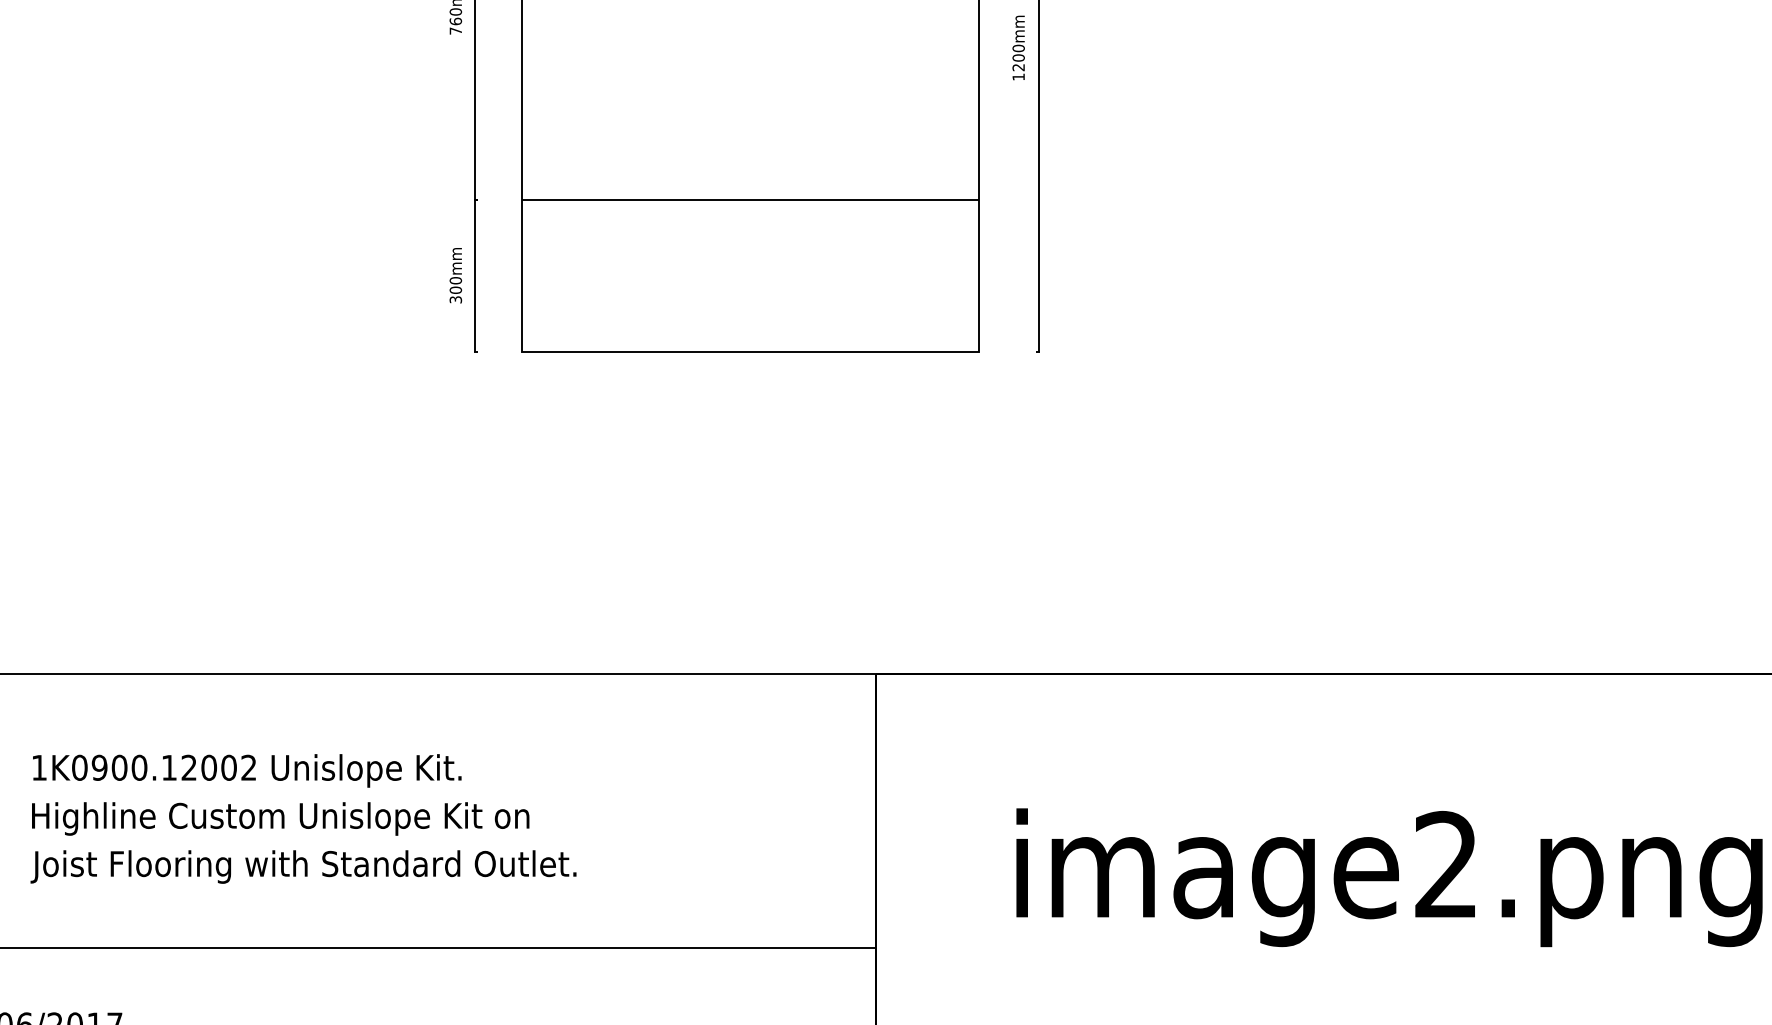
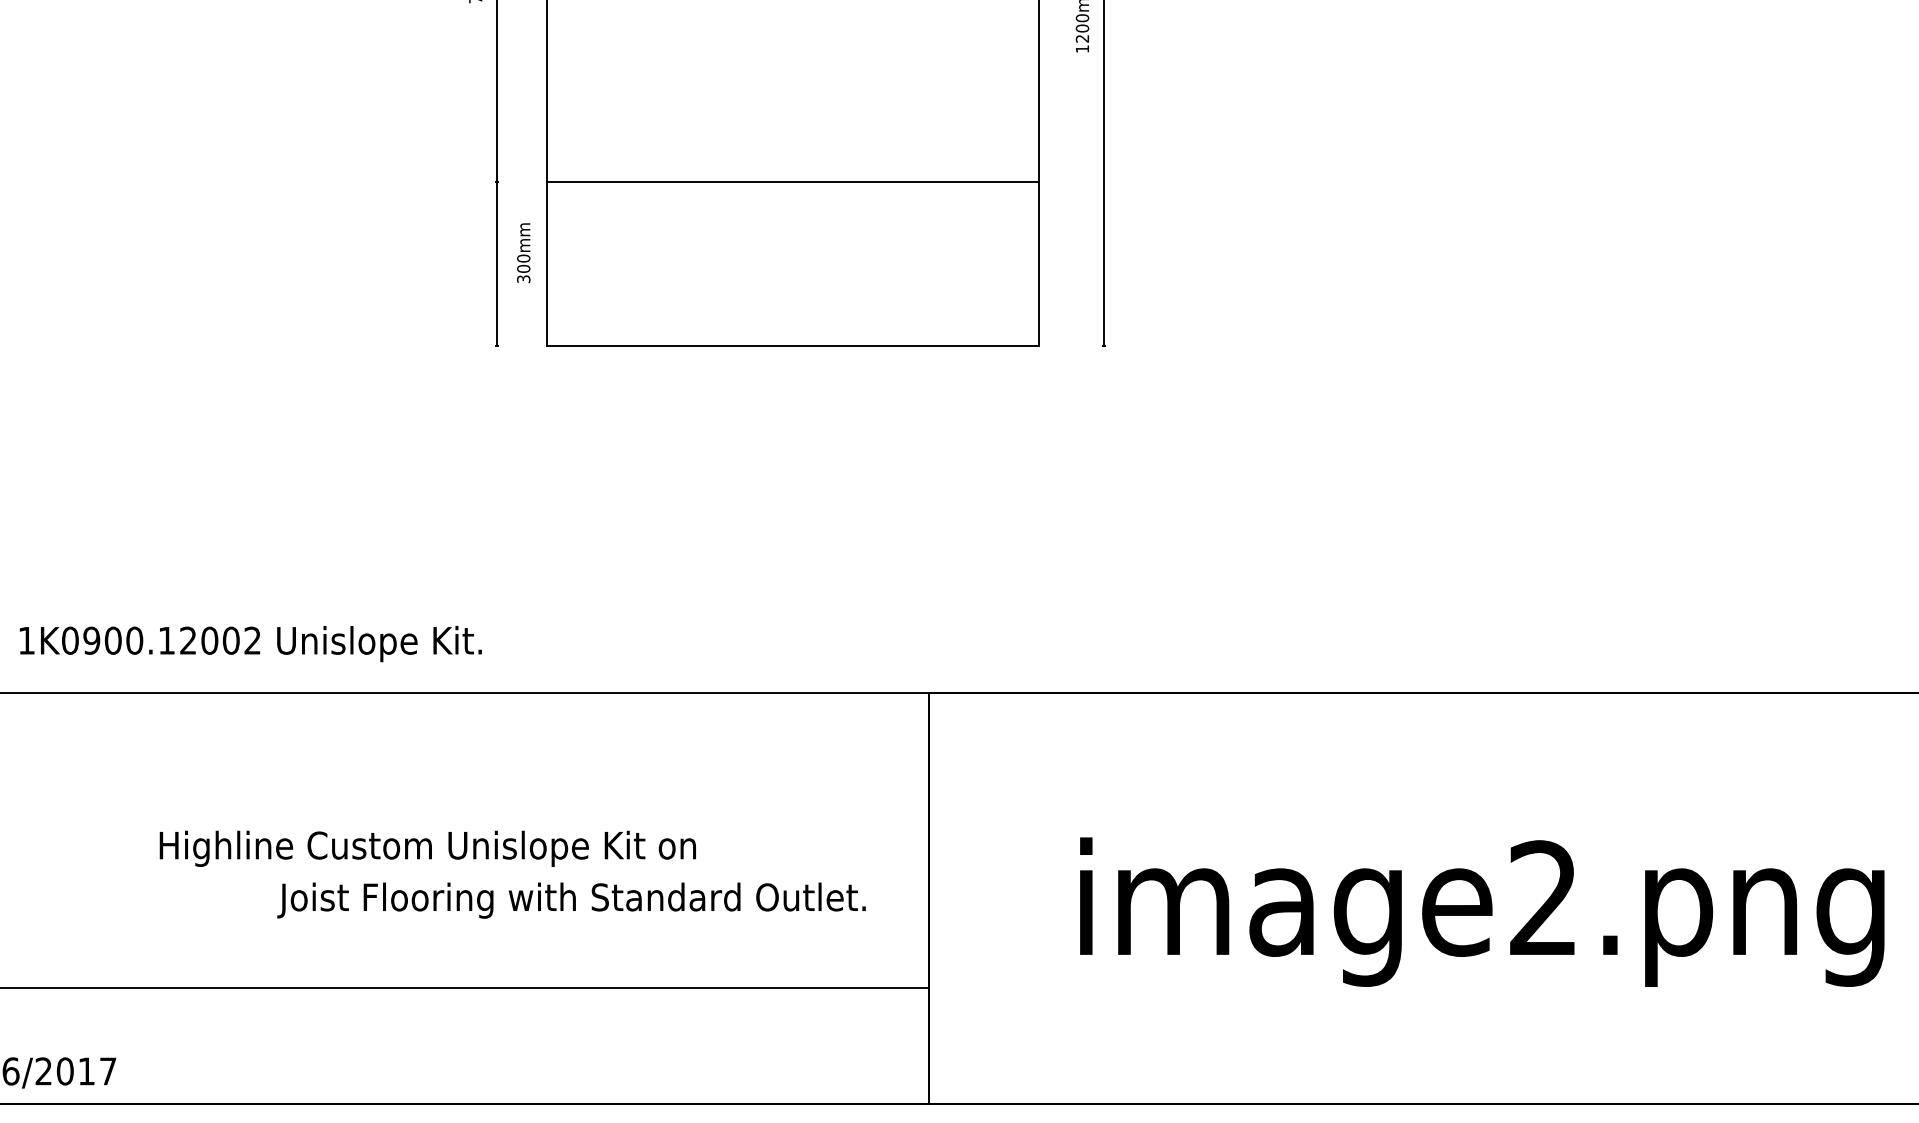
text: (455, 275) -> (523, 253), moved
text: (246, 771) -> (250, 644), moved
text: (280, 818) -> (427, 848), moved
text: (303, 866) -> (571, 900), moved

